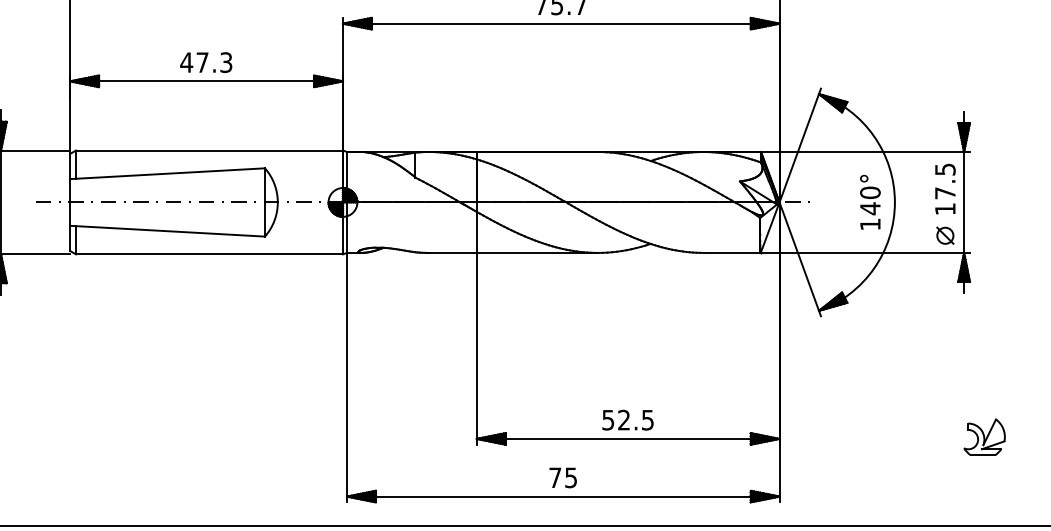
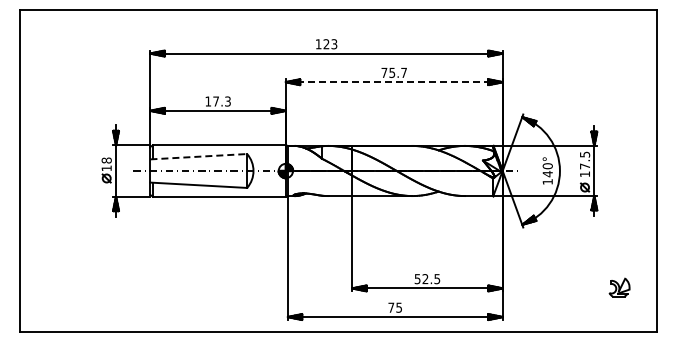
line: (561, 24) -> (394, 82), solid -> dashed
text: (187, 62) -> (208, 101), 47.3 -> 17.3
line: (169, 173) -> (199, 156), solid -> dashed
part: (984, 437) -> (619, 287), moved

